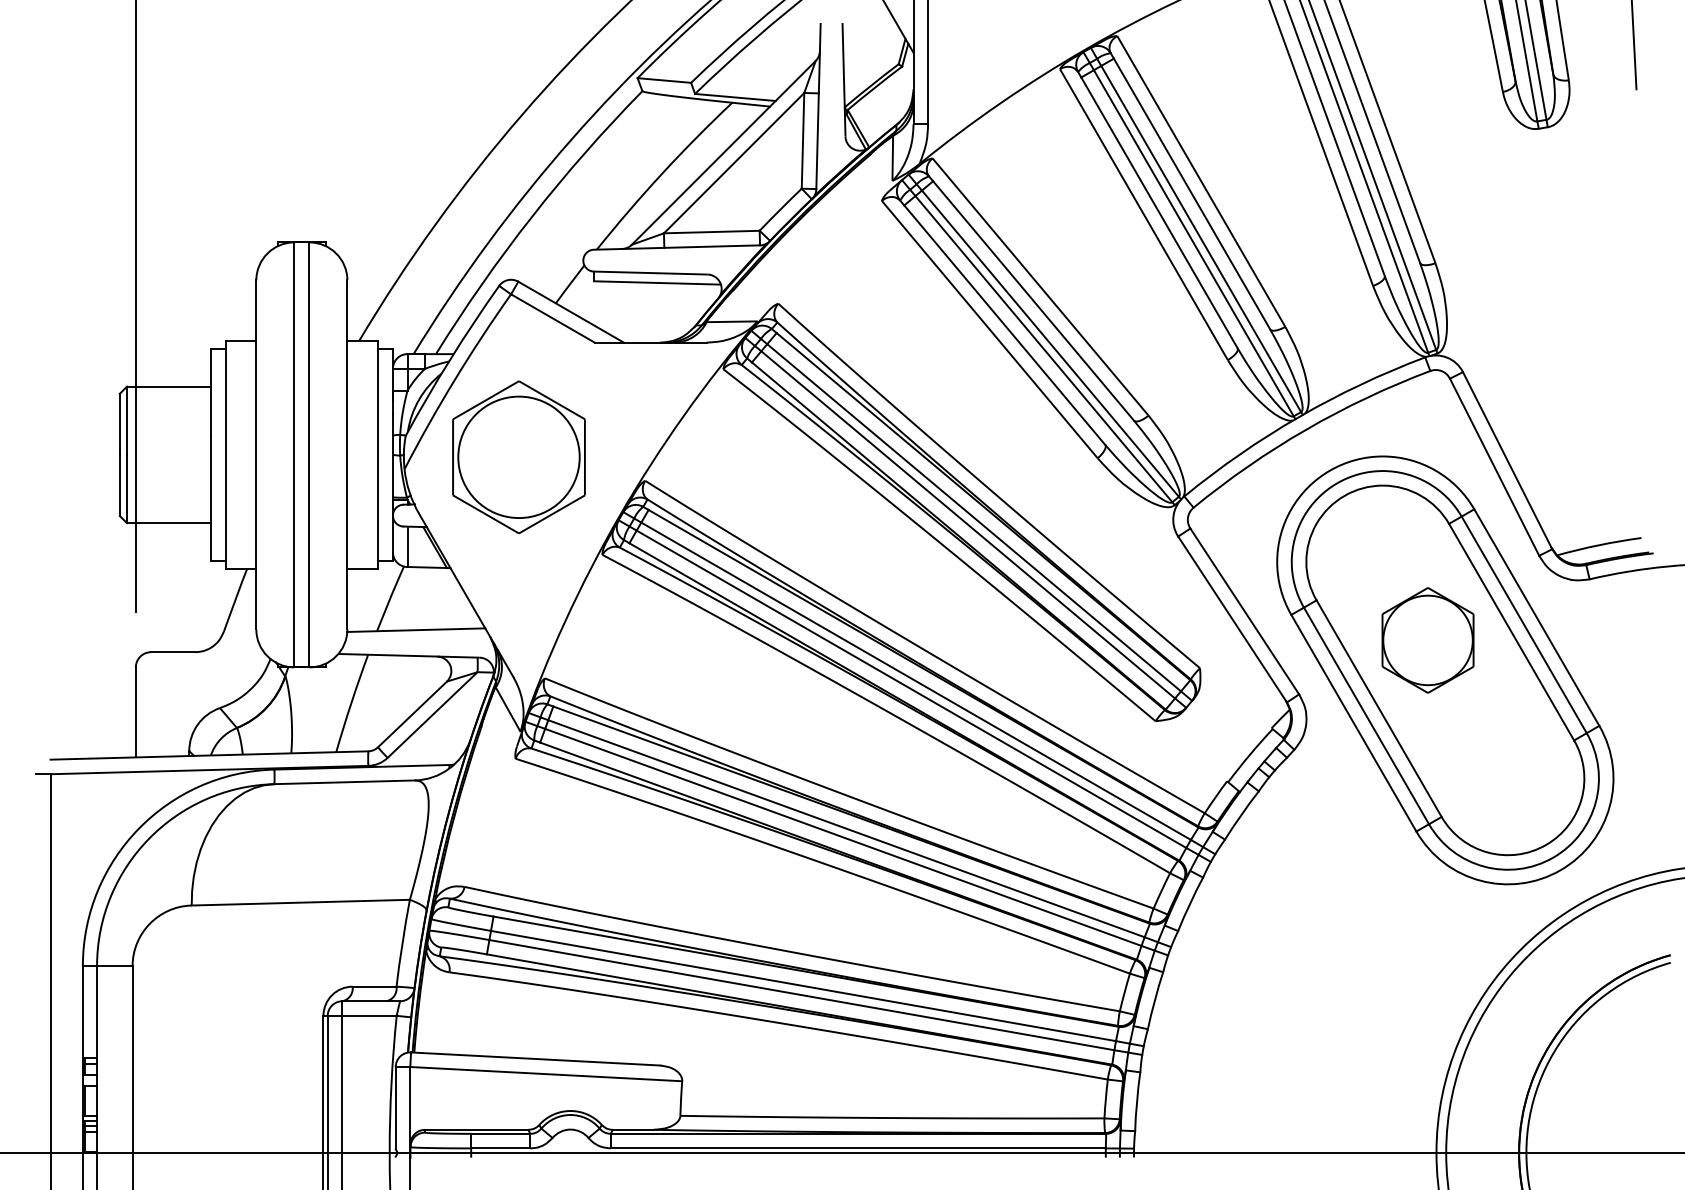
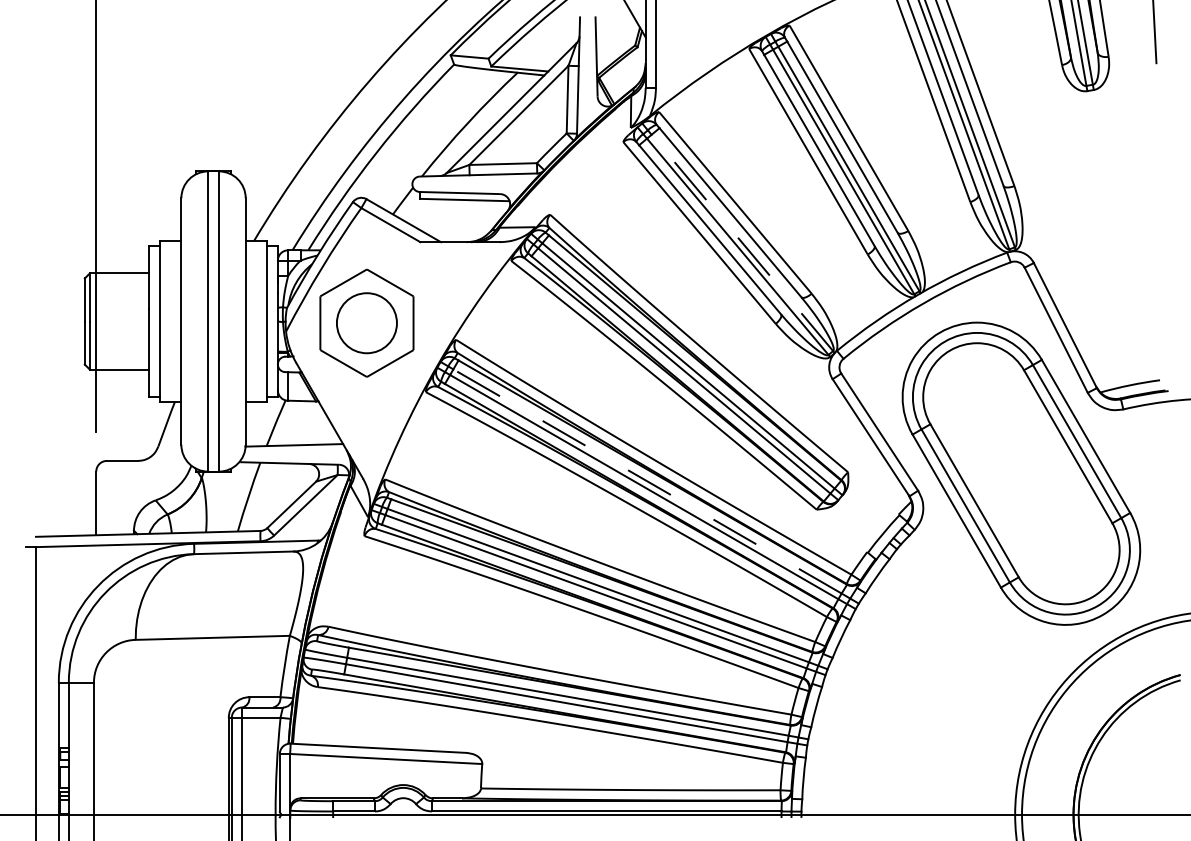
line: (1050, 343) -> (742, 242), solid -> dashed
circle: (518, 457) -> (366, 323), size x0.7
part: (1427, 640) -> (1008, 452), removed
line: (915, 681) -> (647, 481), solid -> dashed

